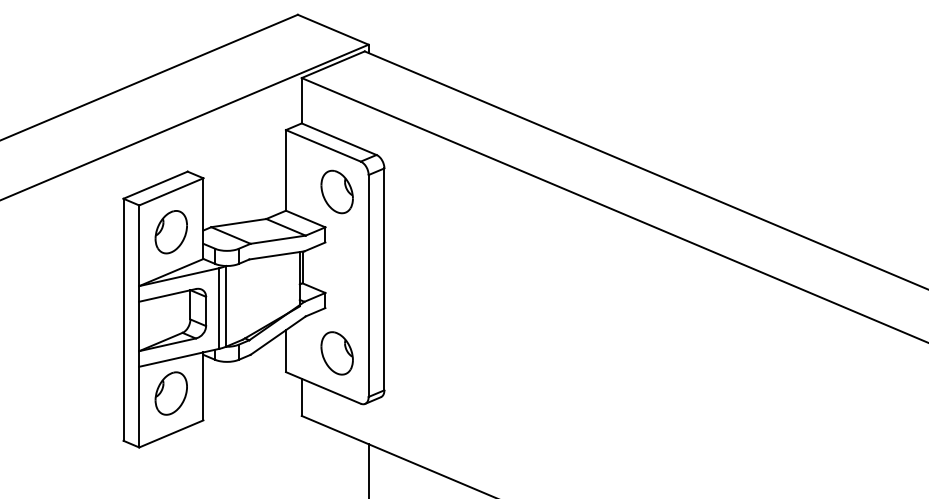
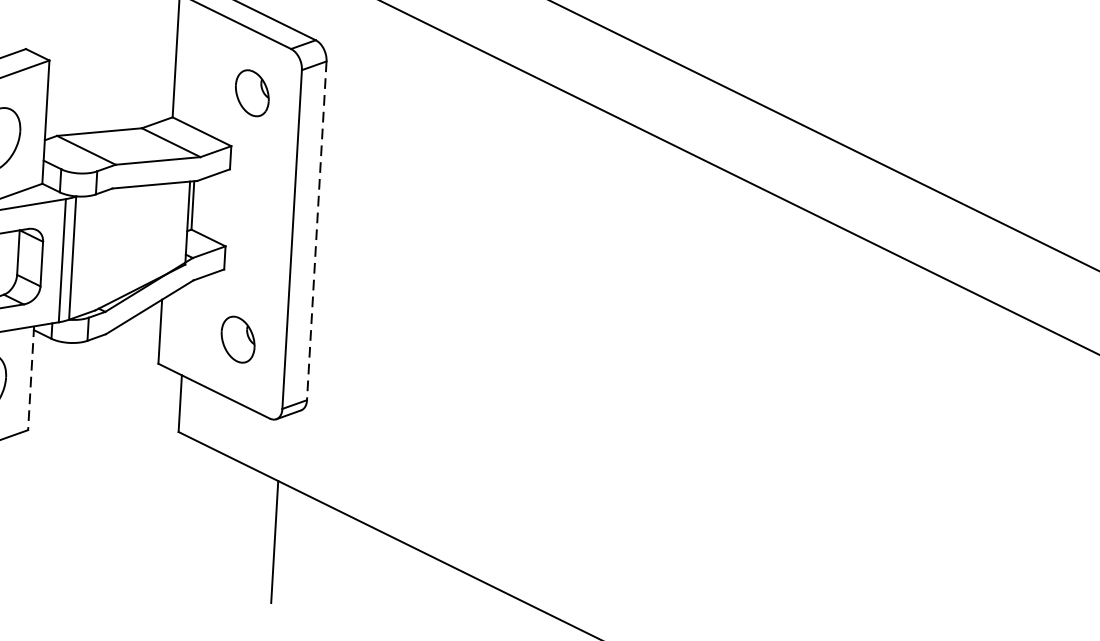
part: (336, 191) -> (251, 92), size x0.7
line: (384, 279) -> (316, 231), solid -> dashed
part: (336, 353) -> (237, 339), size x0.7
line: (203, 386) -> (31, 378), solid -> dashed

